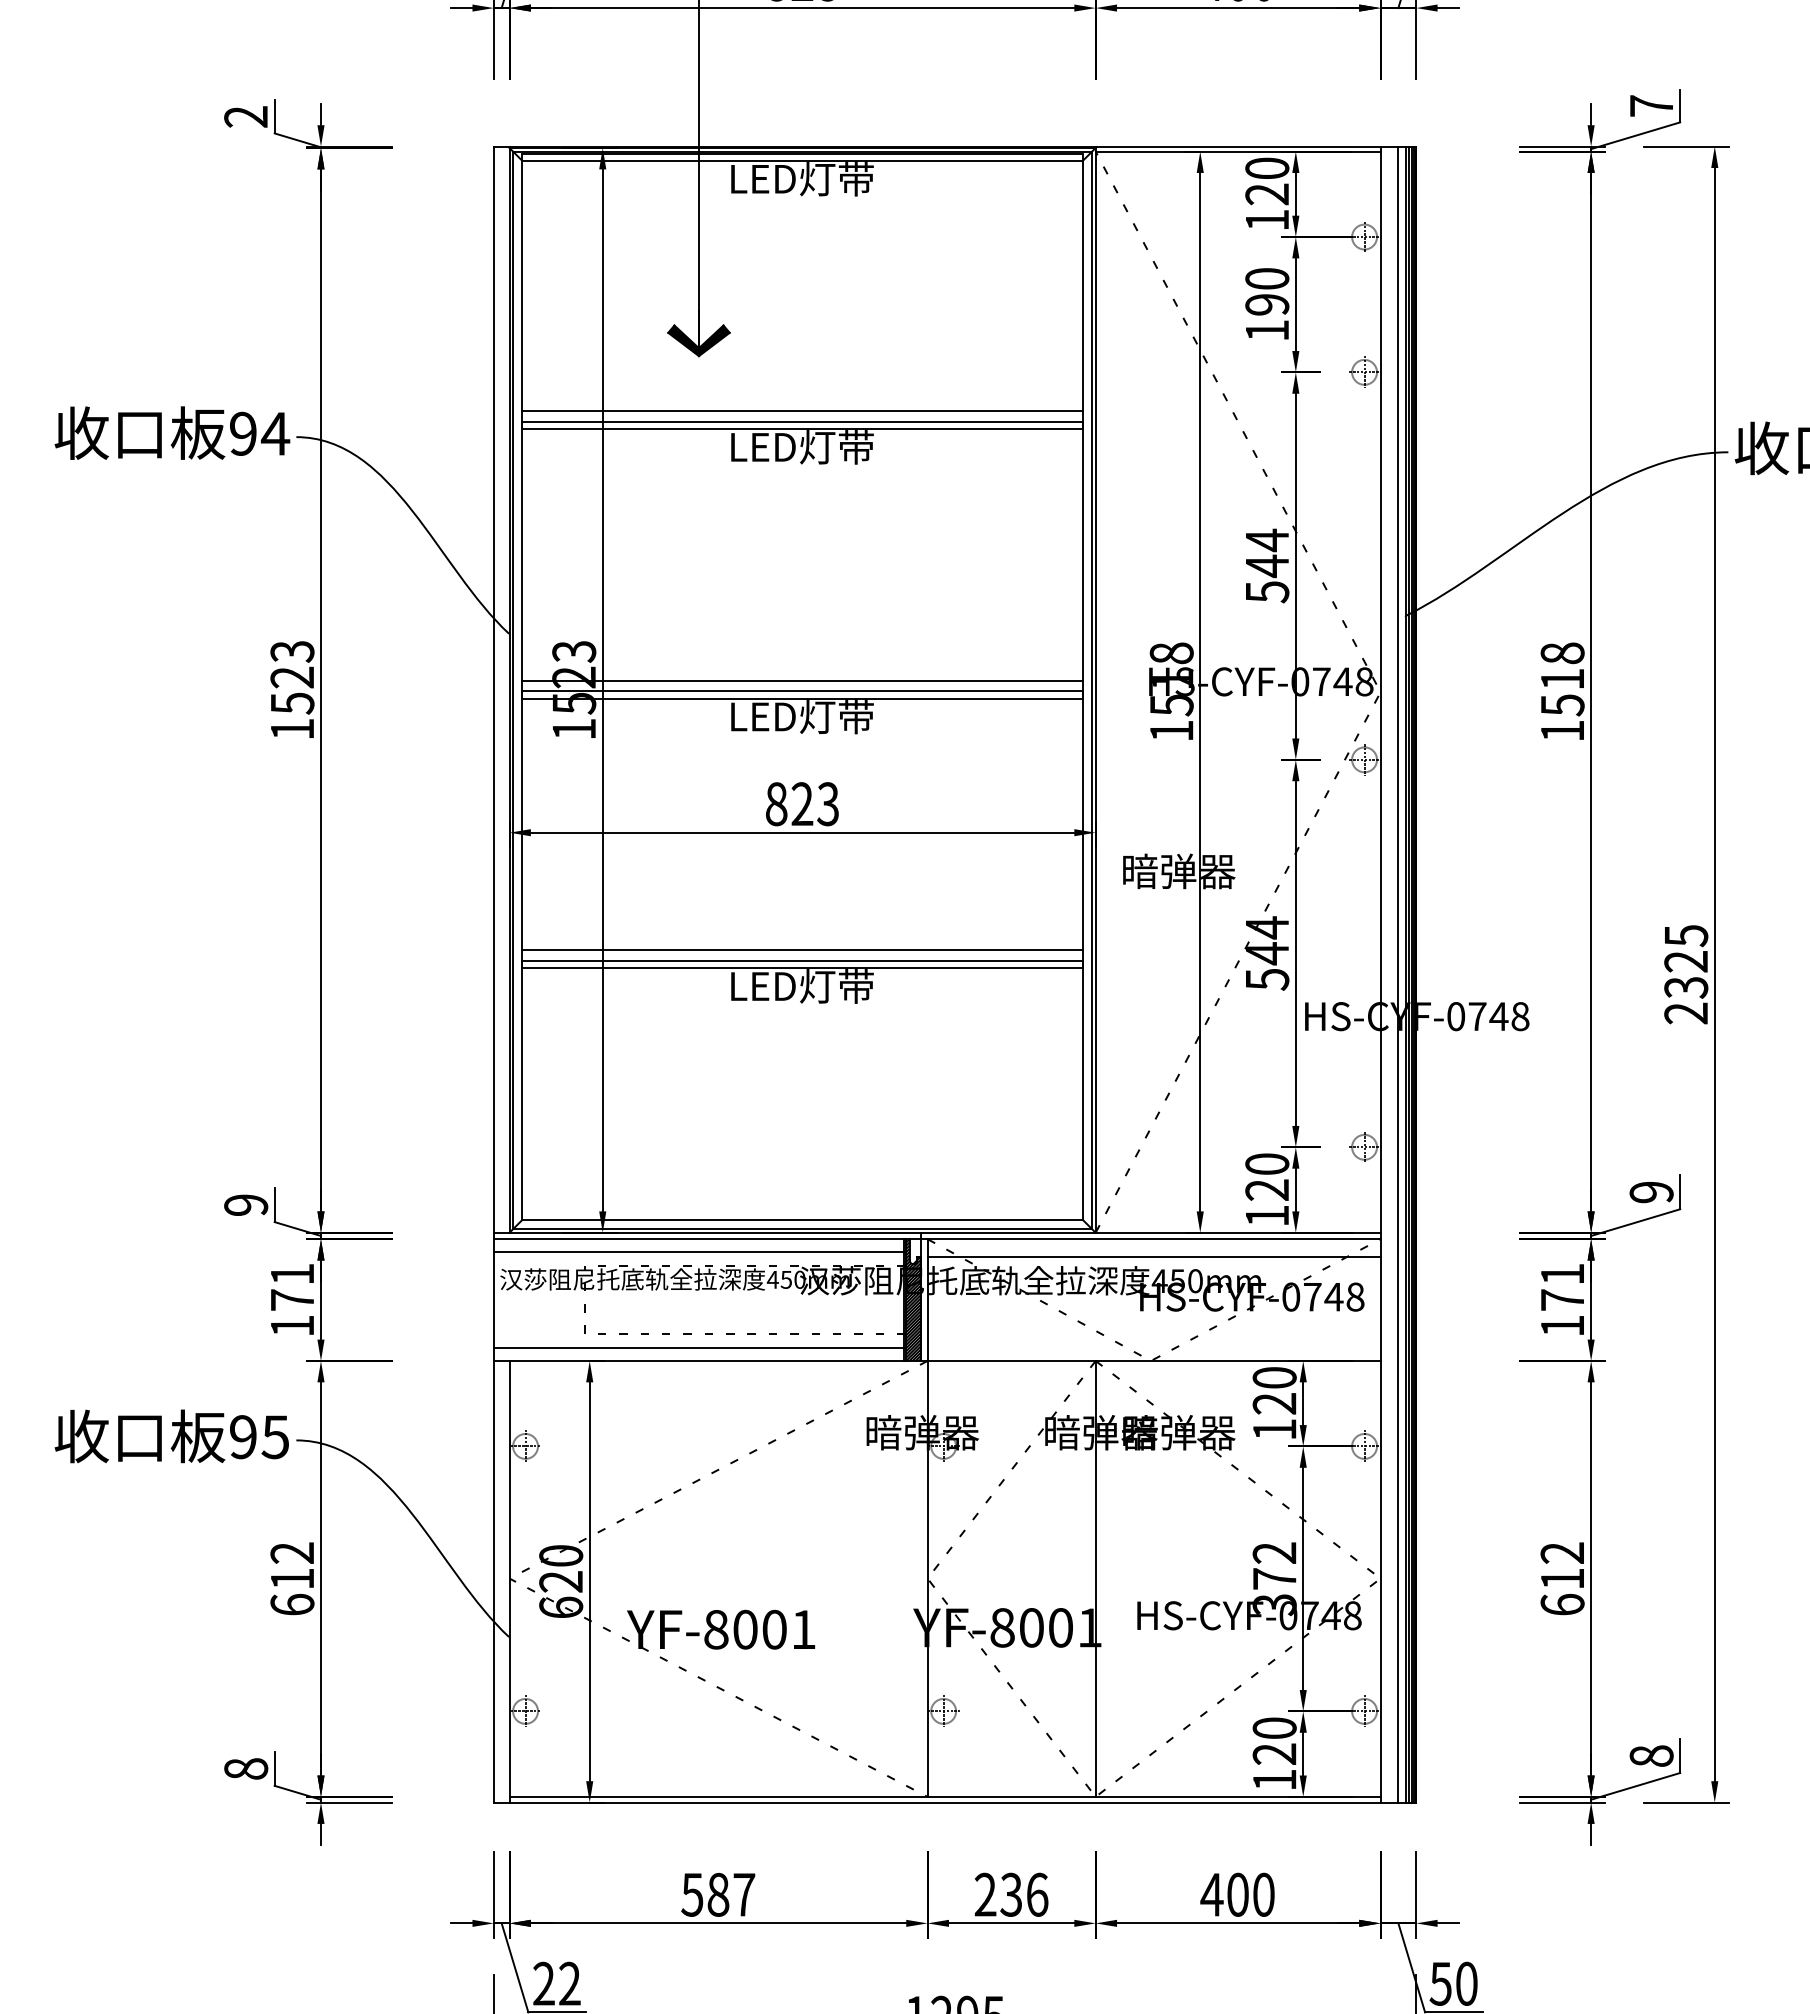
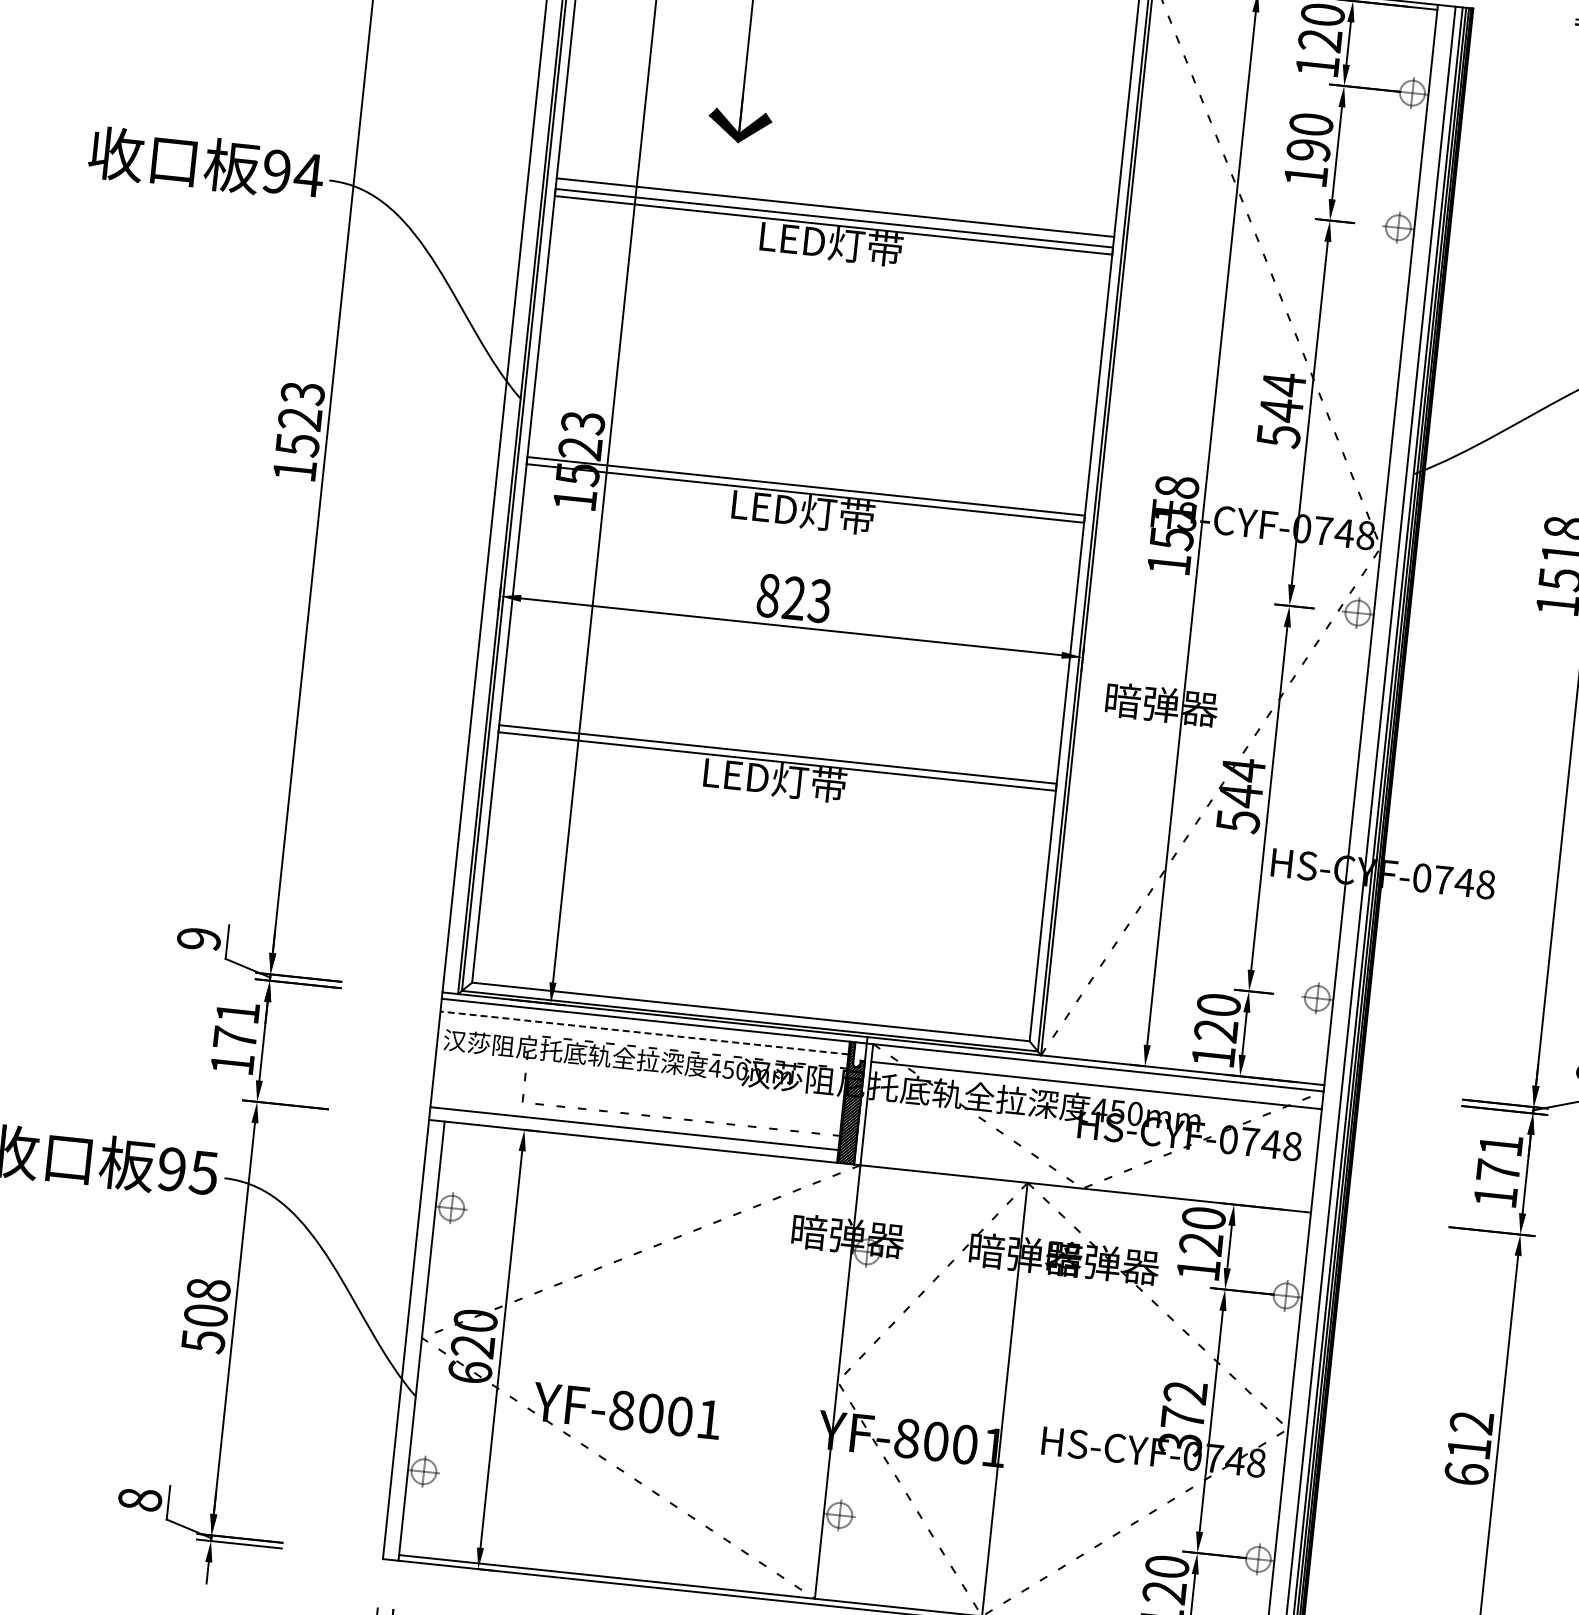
line: (802, 680) -> (807, 475), removed
line: (802, 950) -> (778, 743), removed
line: (698, 1252) -> (643, 1033), solid -> dashed
text: (292, 1579) -> (206, 1316), 612 -> 508

